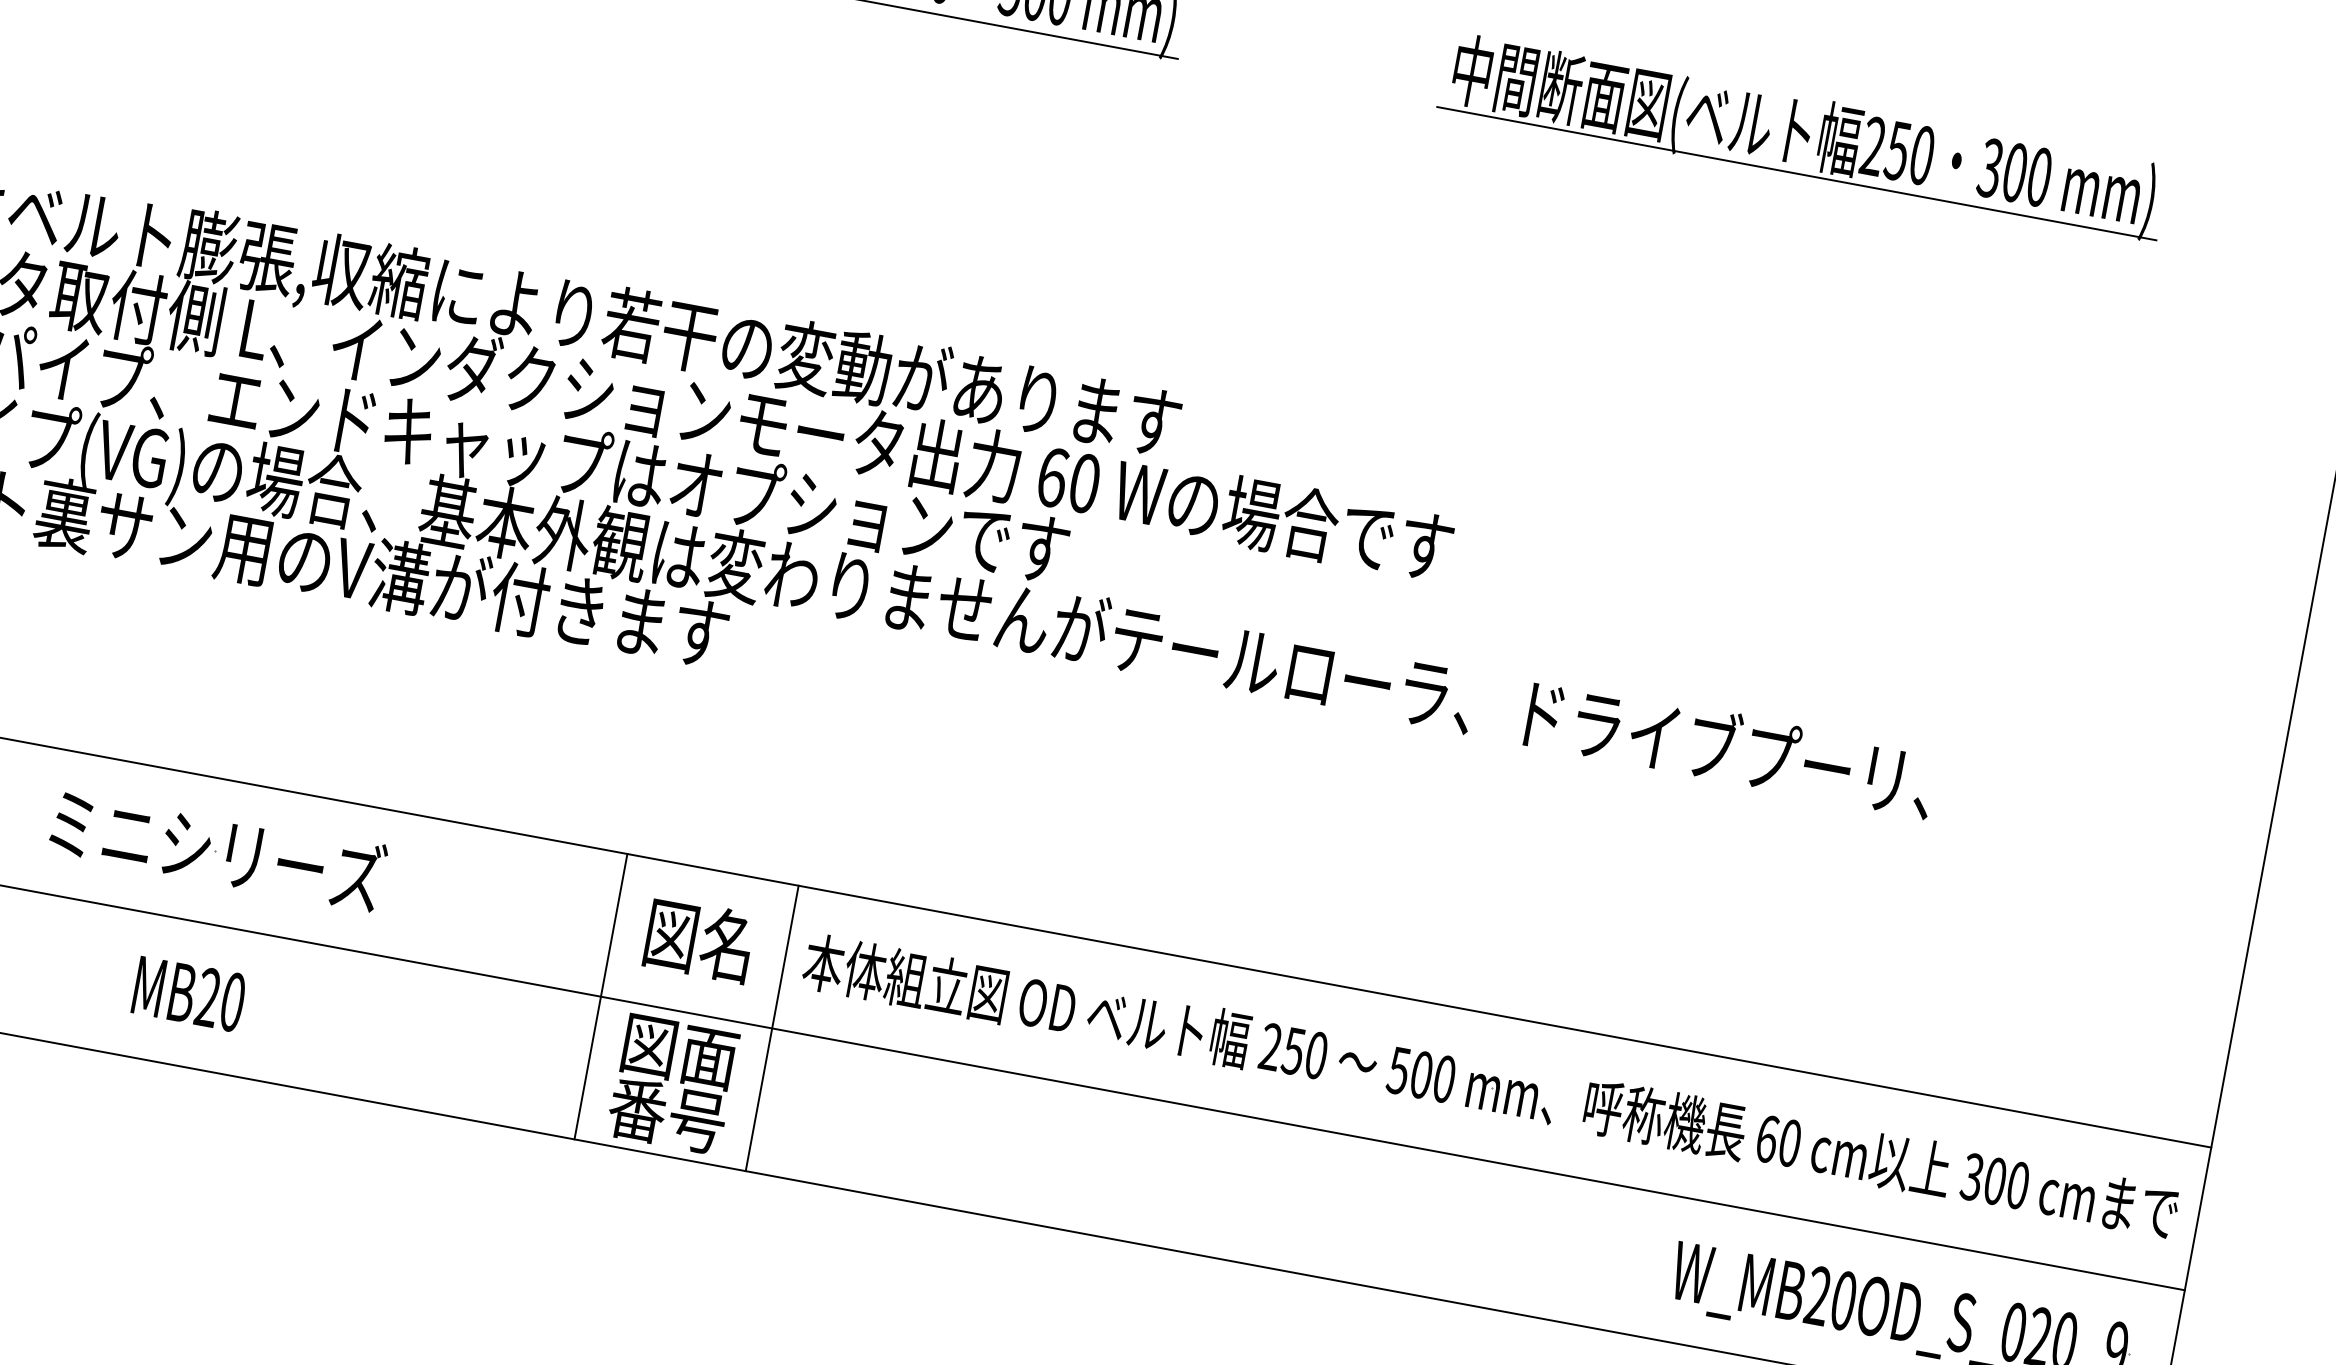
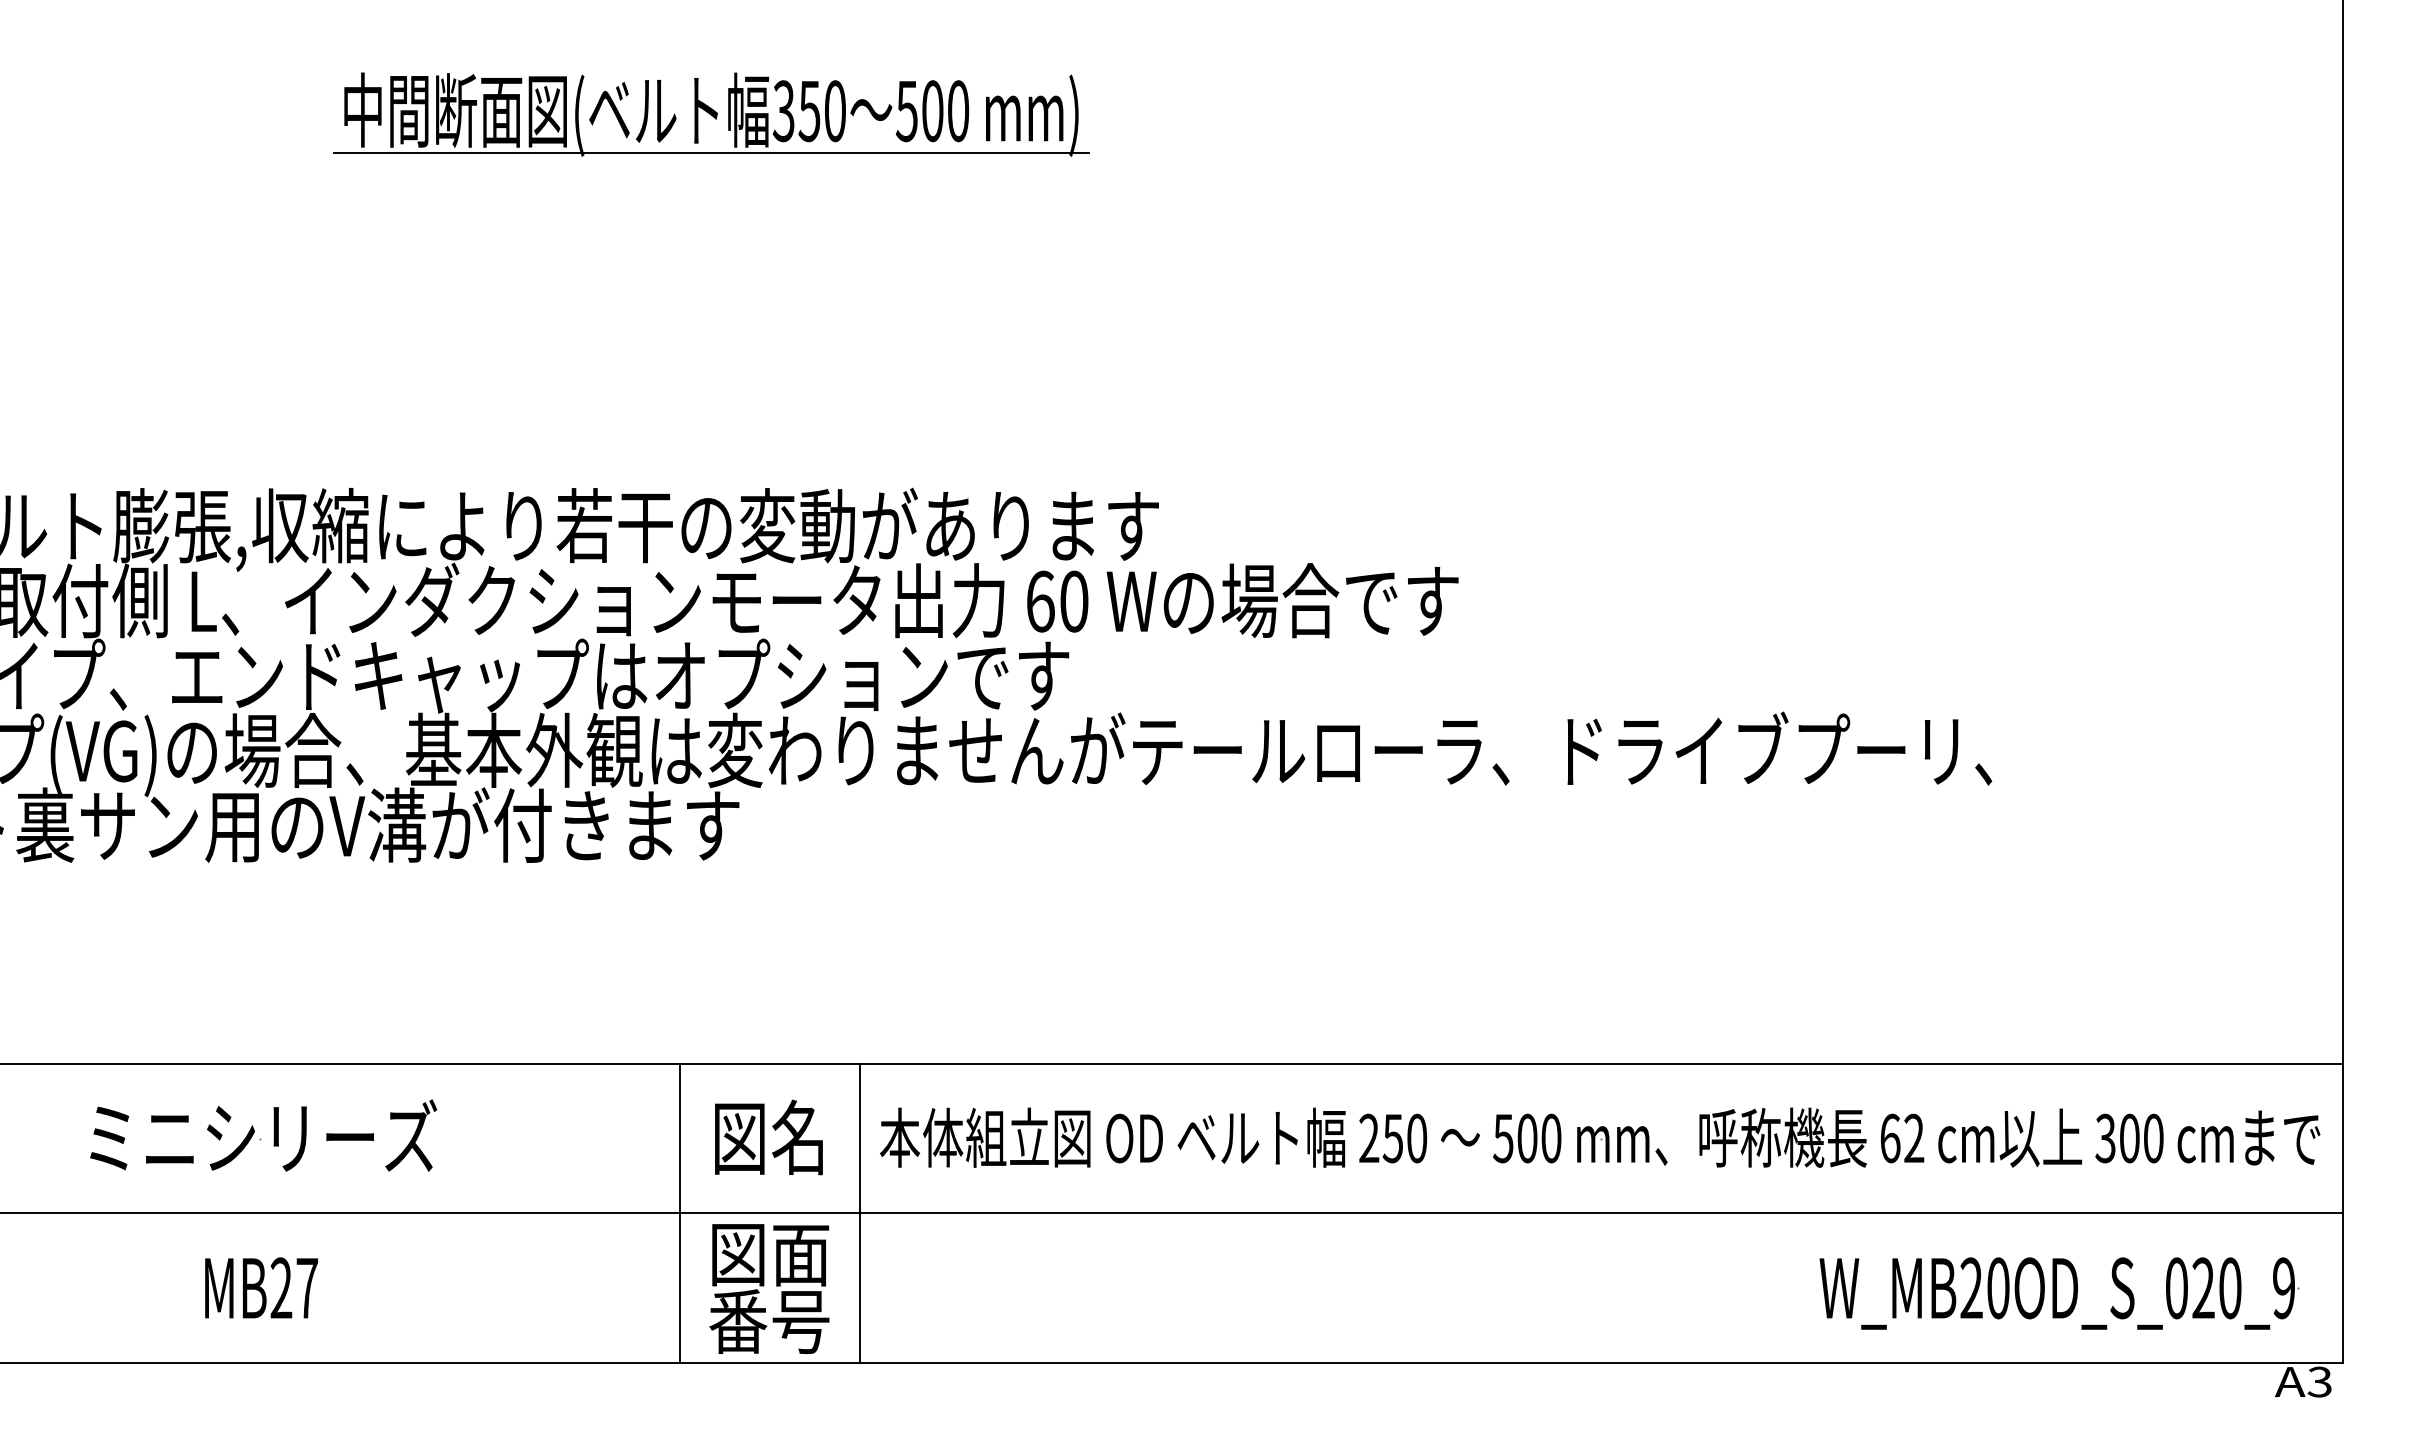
part: (1803, 136) -> (1738, 114), removed
text: (233, 1002) -> (307, 1288), MB20 -> MB27
text: (1790, 1143) -> (1914, 1138), 60 -> 62

